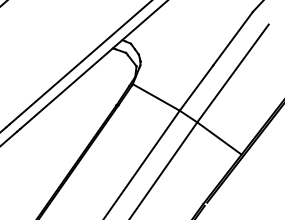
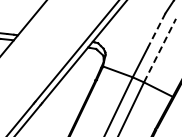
line: (232, 38) -> (156, 30), solid -> dashed
line: (233, 73) -> (160, 50), solid -> dashed

